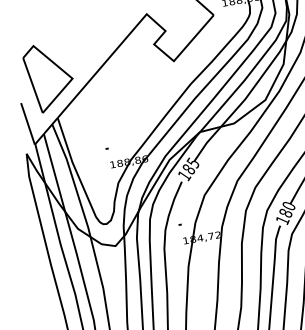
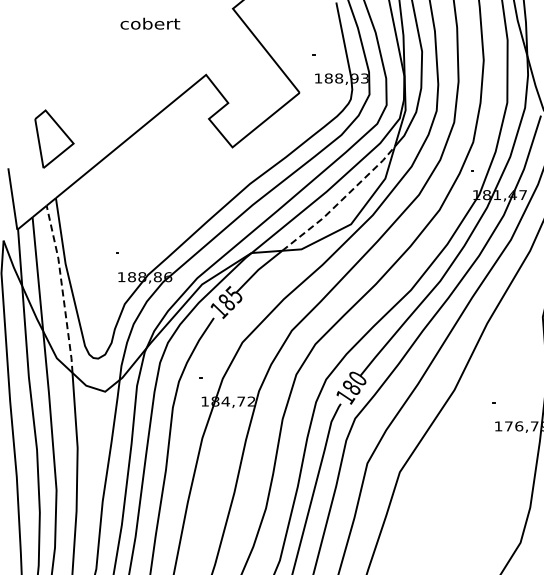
part: (49, 76) -> (54, 138), size x0.6
line: (255, 85) -> (340, 201), solid -> dashed
line: (73, 179) -> (62, 288), solid -> dashed

